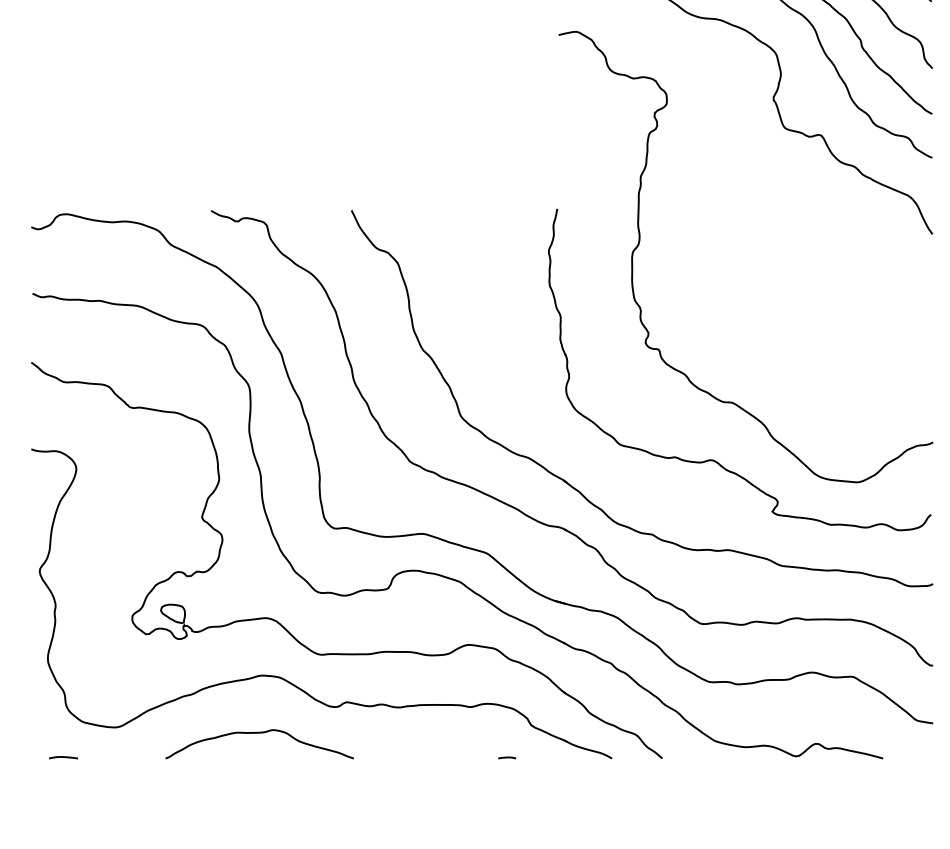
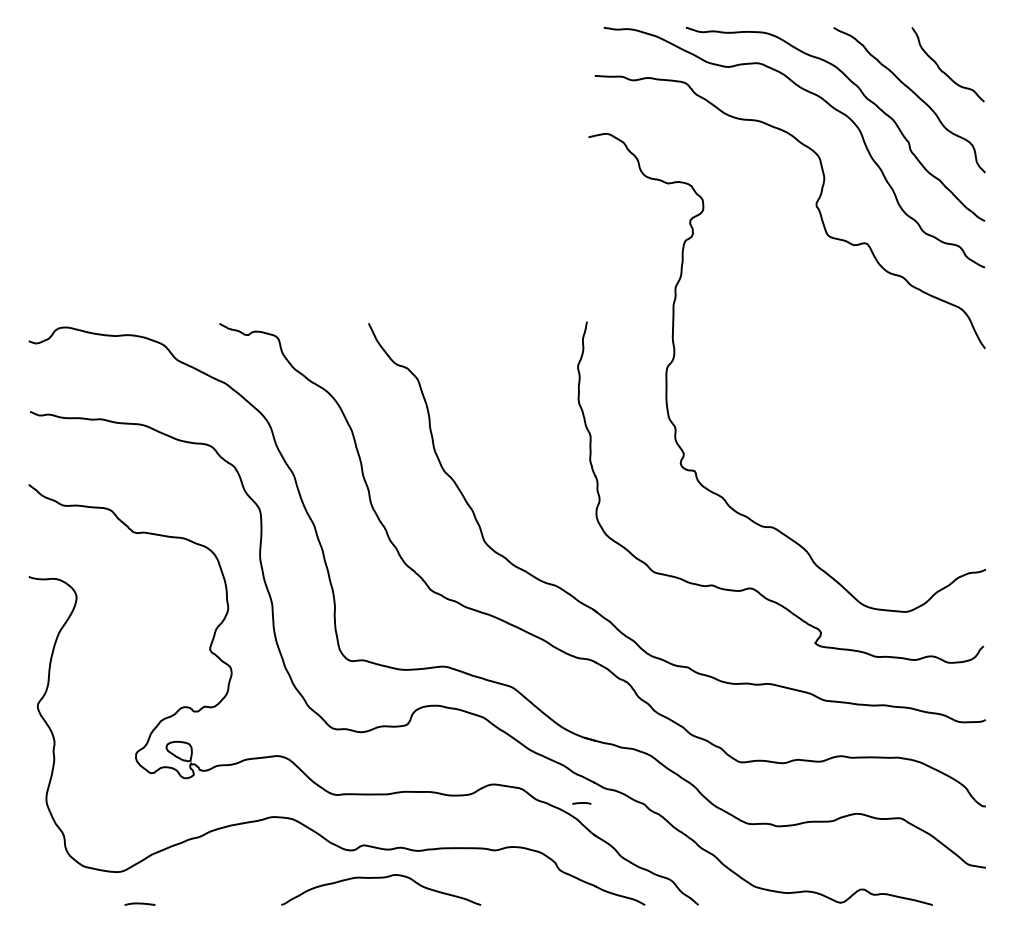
curve: (260, 733) -> (381, 878), moved
line: (63, 757) -> (139, 903), moved
line: (506, 758) -> (581, 803), moved

